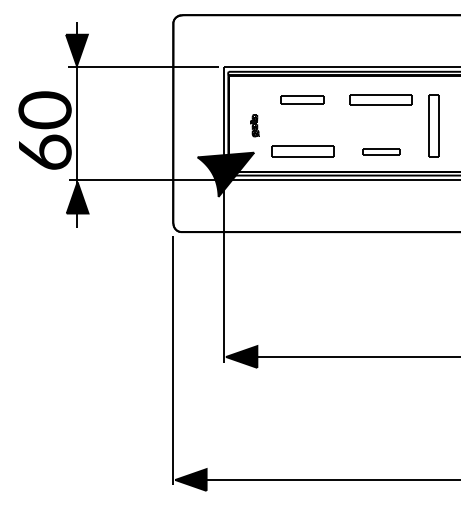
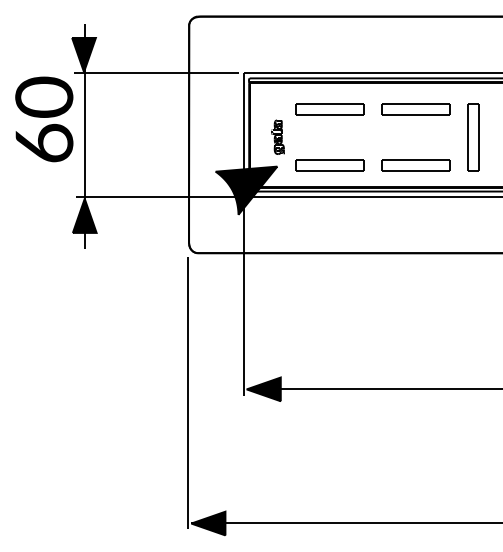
part: (302, 100) -> (329, 109), size x1.43
part: (254, 125) -> (277, 136), size x1.43
text: (45, 130) -> (44, 119), moved
part: (380, 151) -> (415, 165), size x1.67

